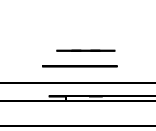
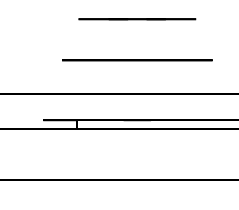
line: (85, 50) -> (136, 18), moved
circle: (79, 66) -> (136, 60), moved

